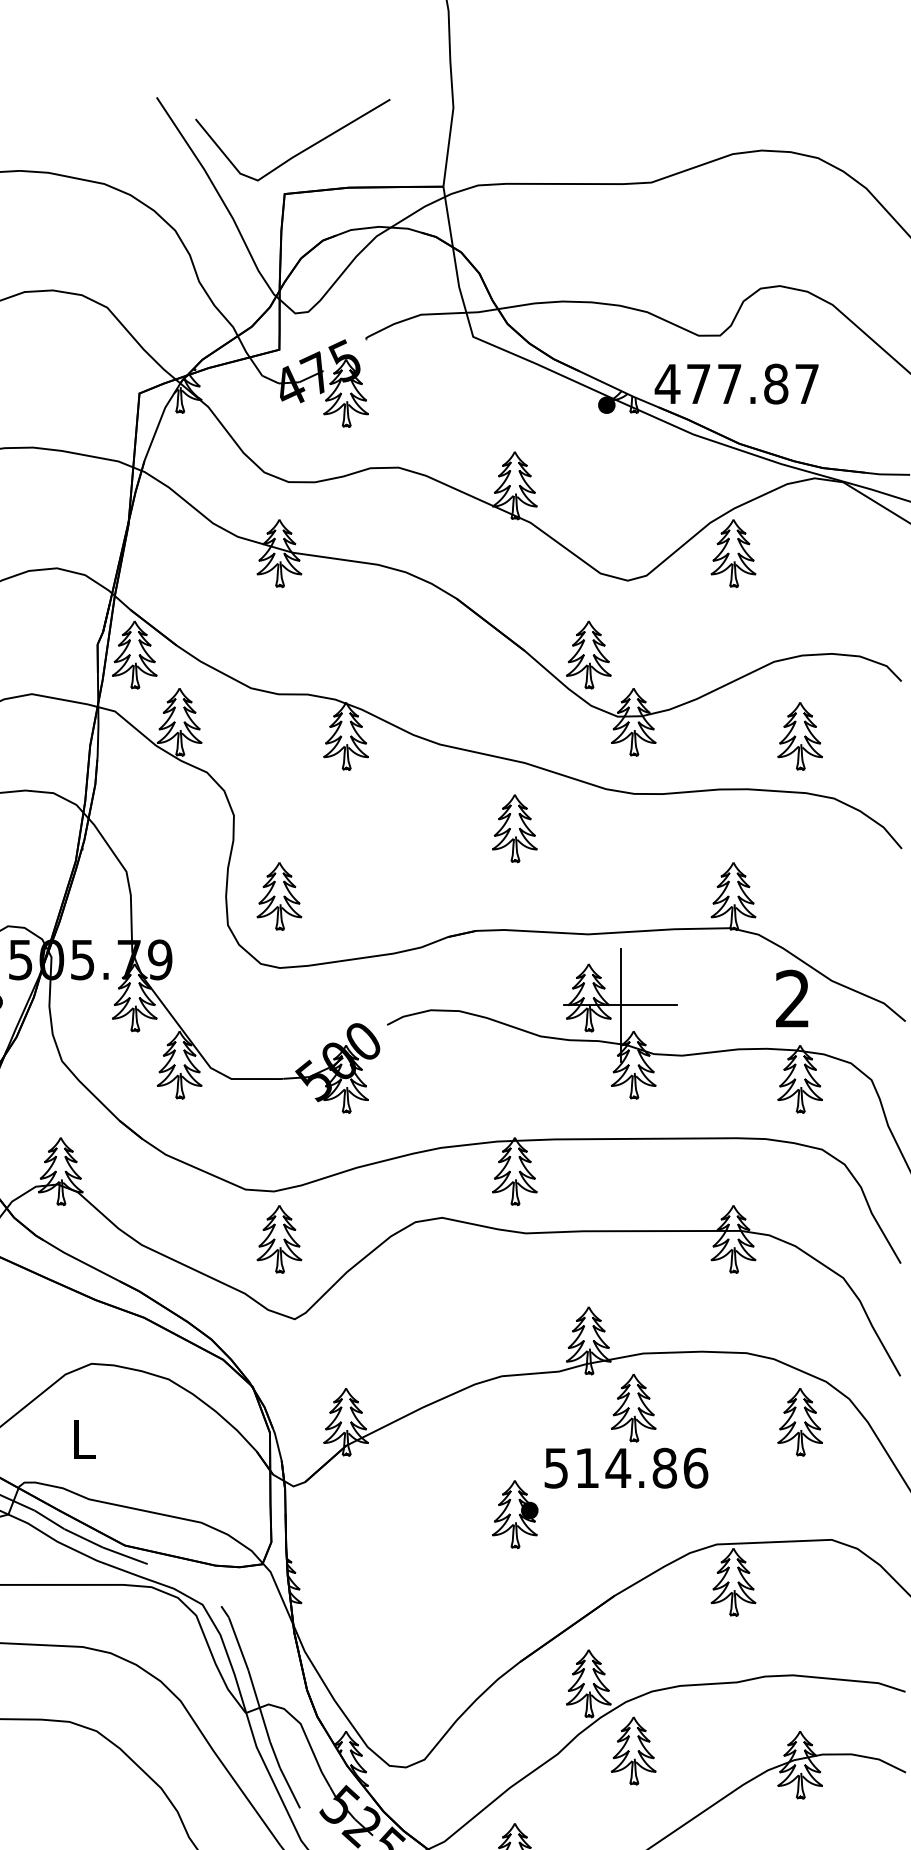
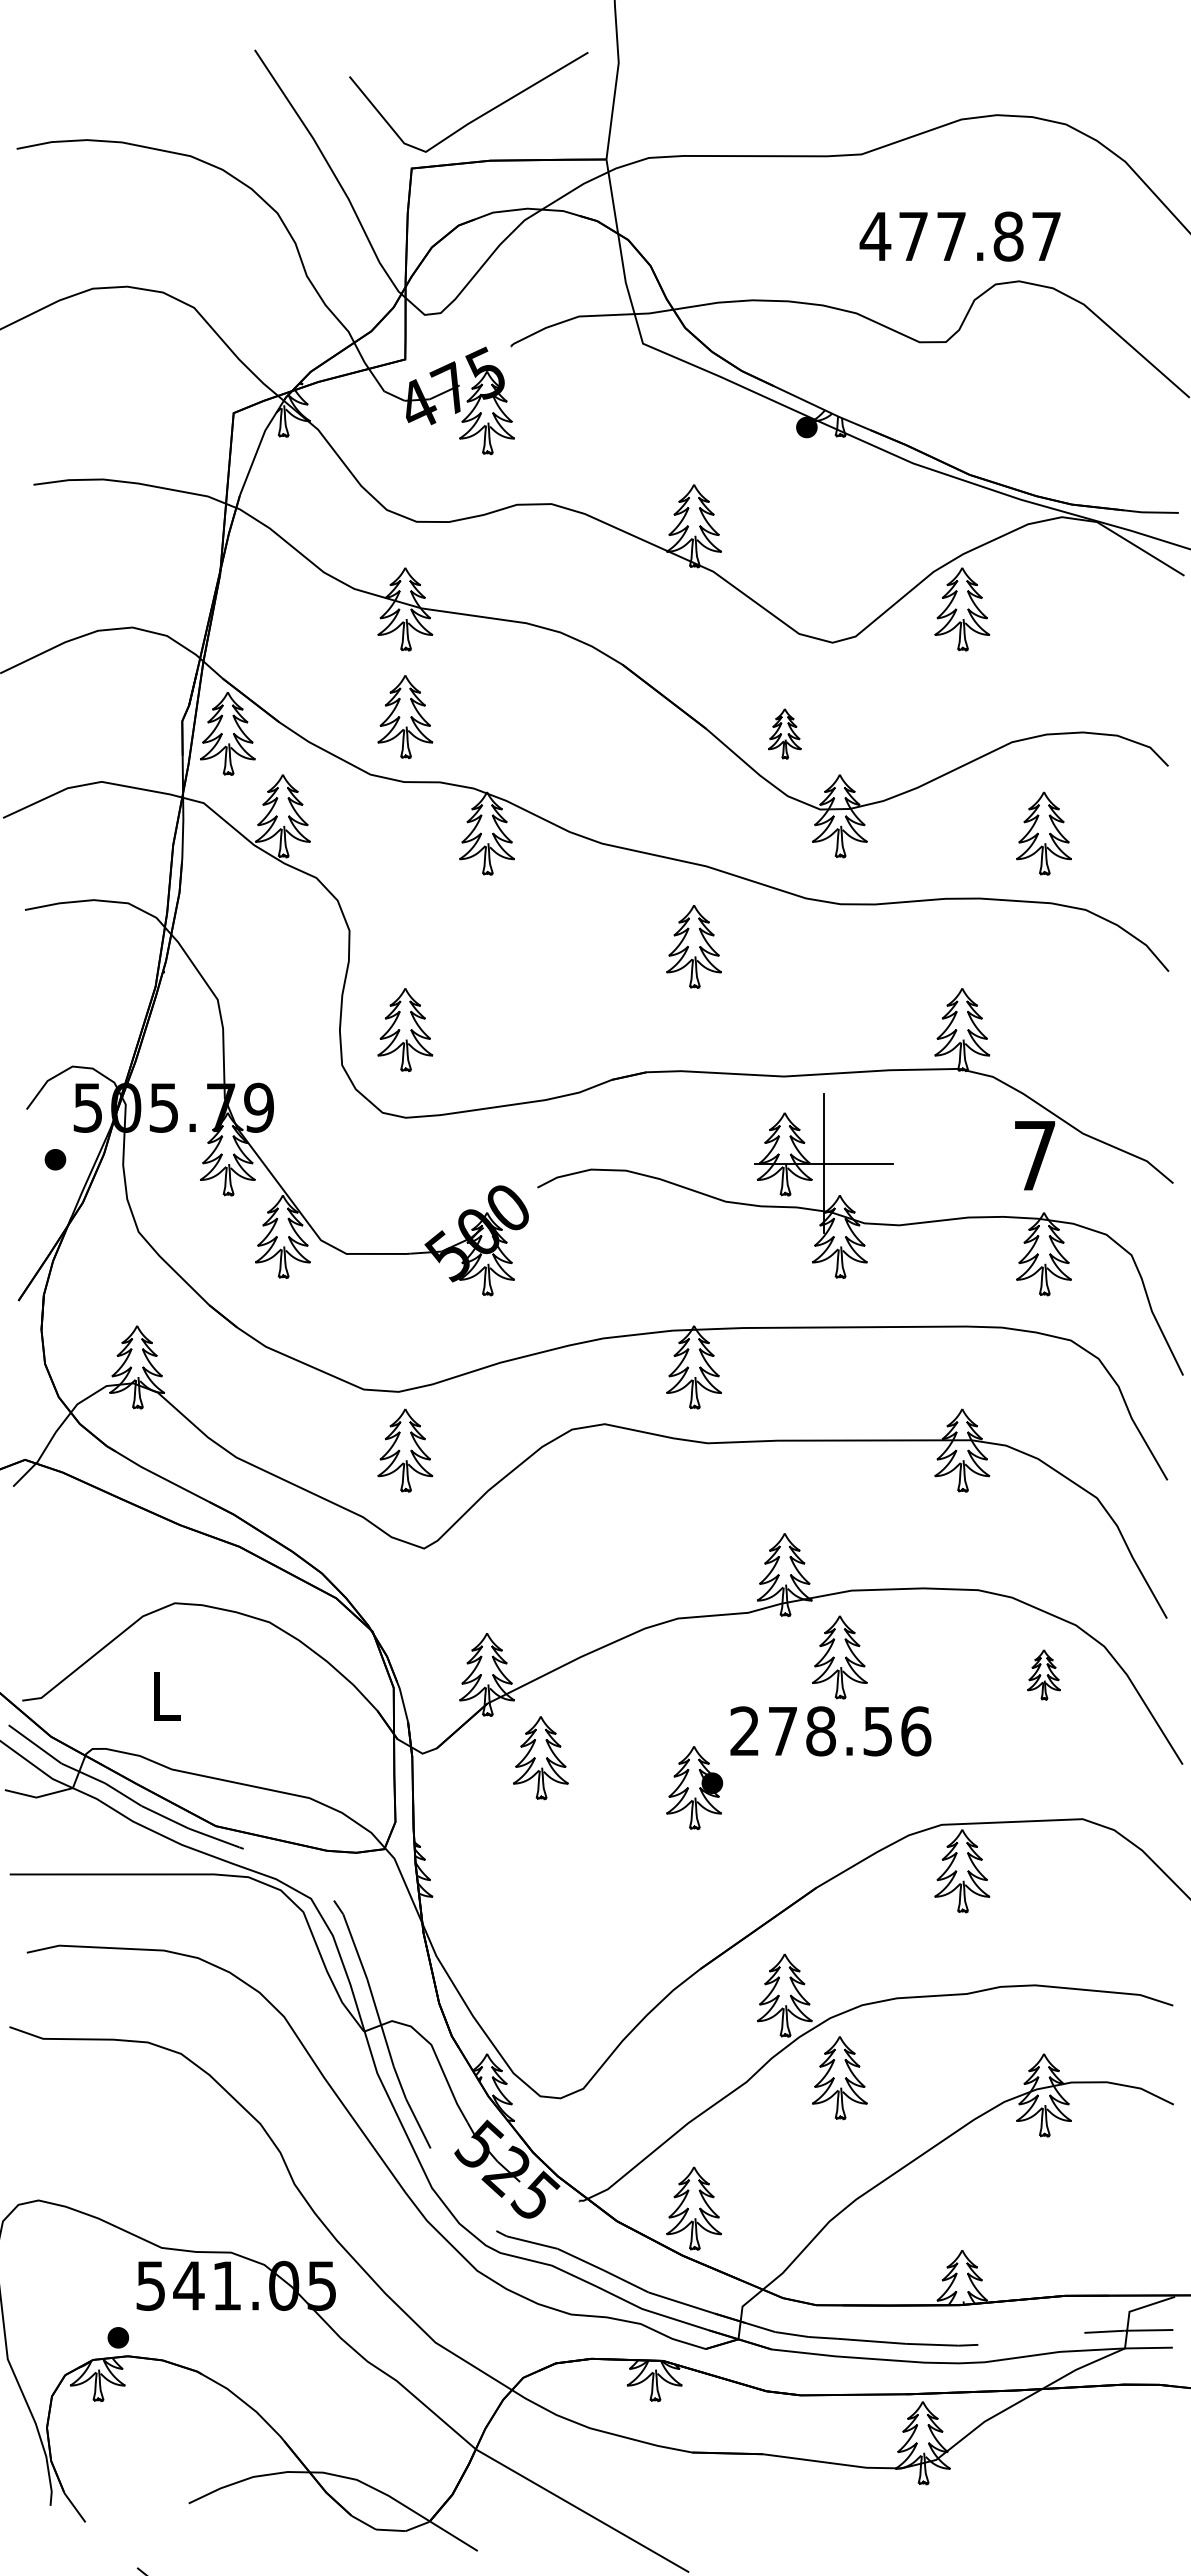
line: (299, 152) -> (476, 117), moved
text: (736, 384) -> (959, 236), moved
part: (279, 640) -> (405, 716), added
part: (588, 654) -> (784, 733), size x0.6
text: (792, 998) -> (1034, 1155), 2 -> 7
part: (799, 1421) -> (1043, 1674), size x0.6
text: (610, 1468) -> (811, 1731), 514.86 -> 278.56
part: (389, 1490) -> (540, 1758), added

